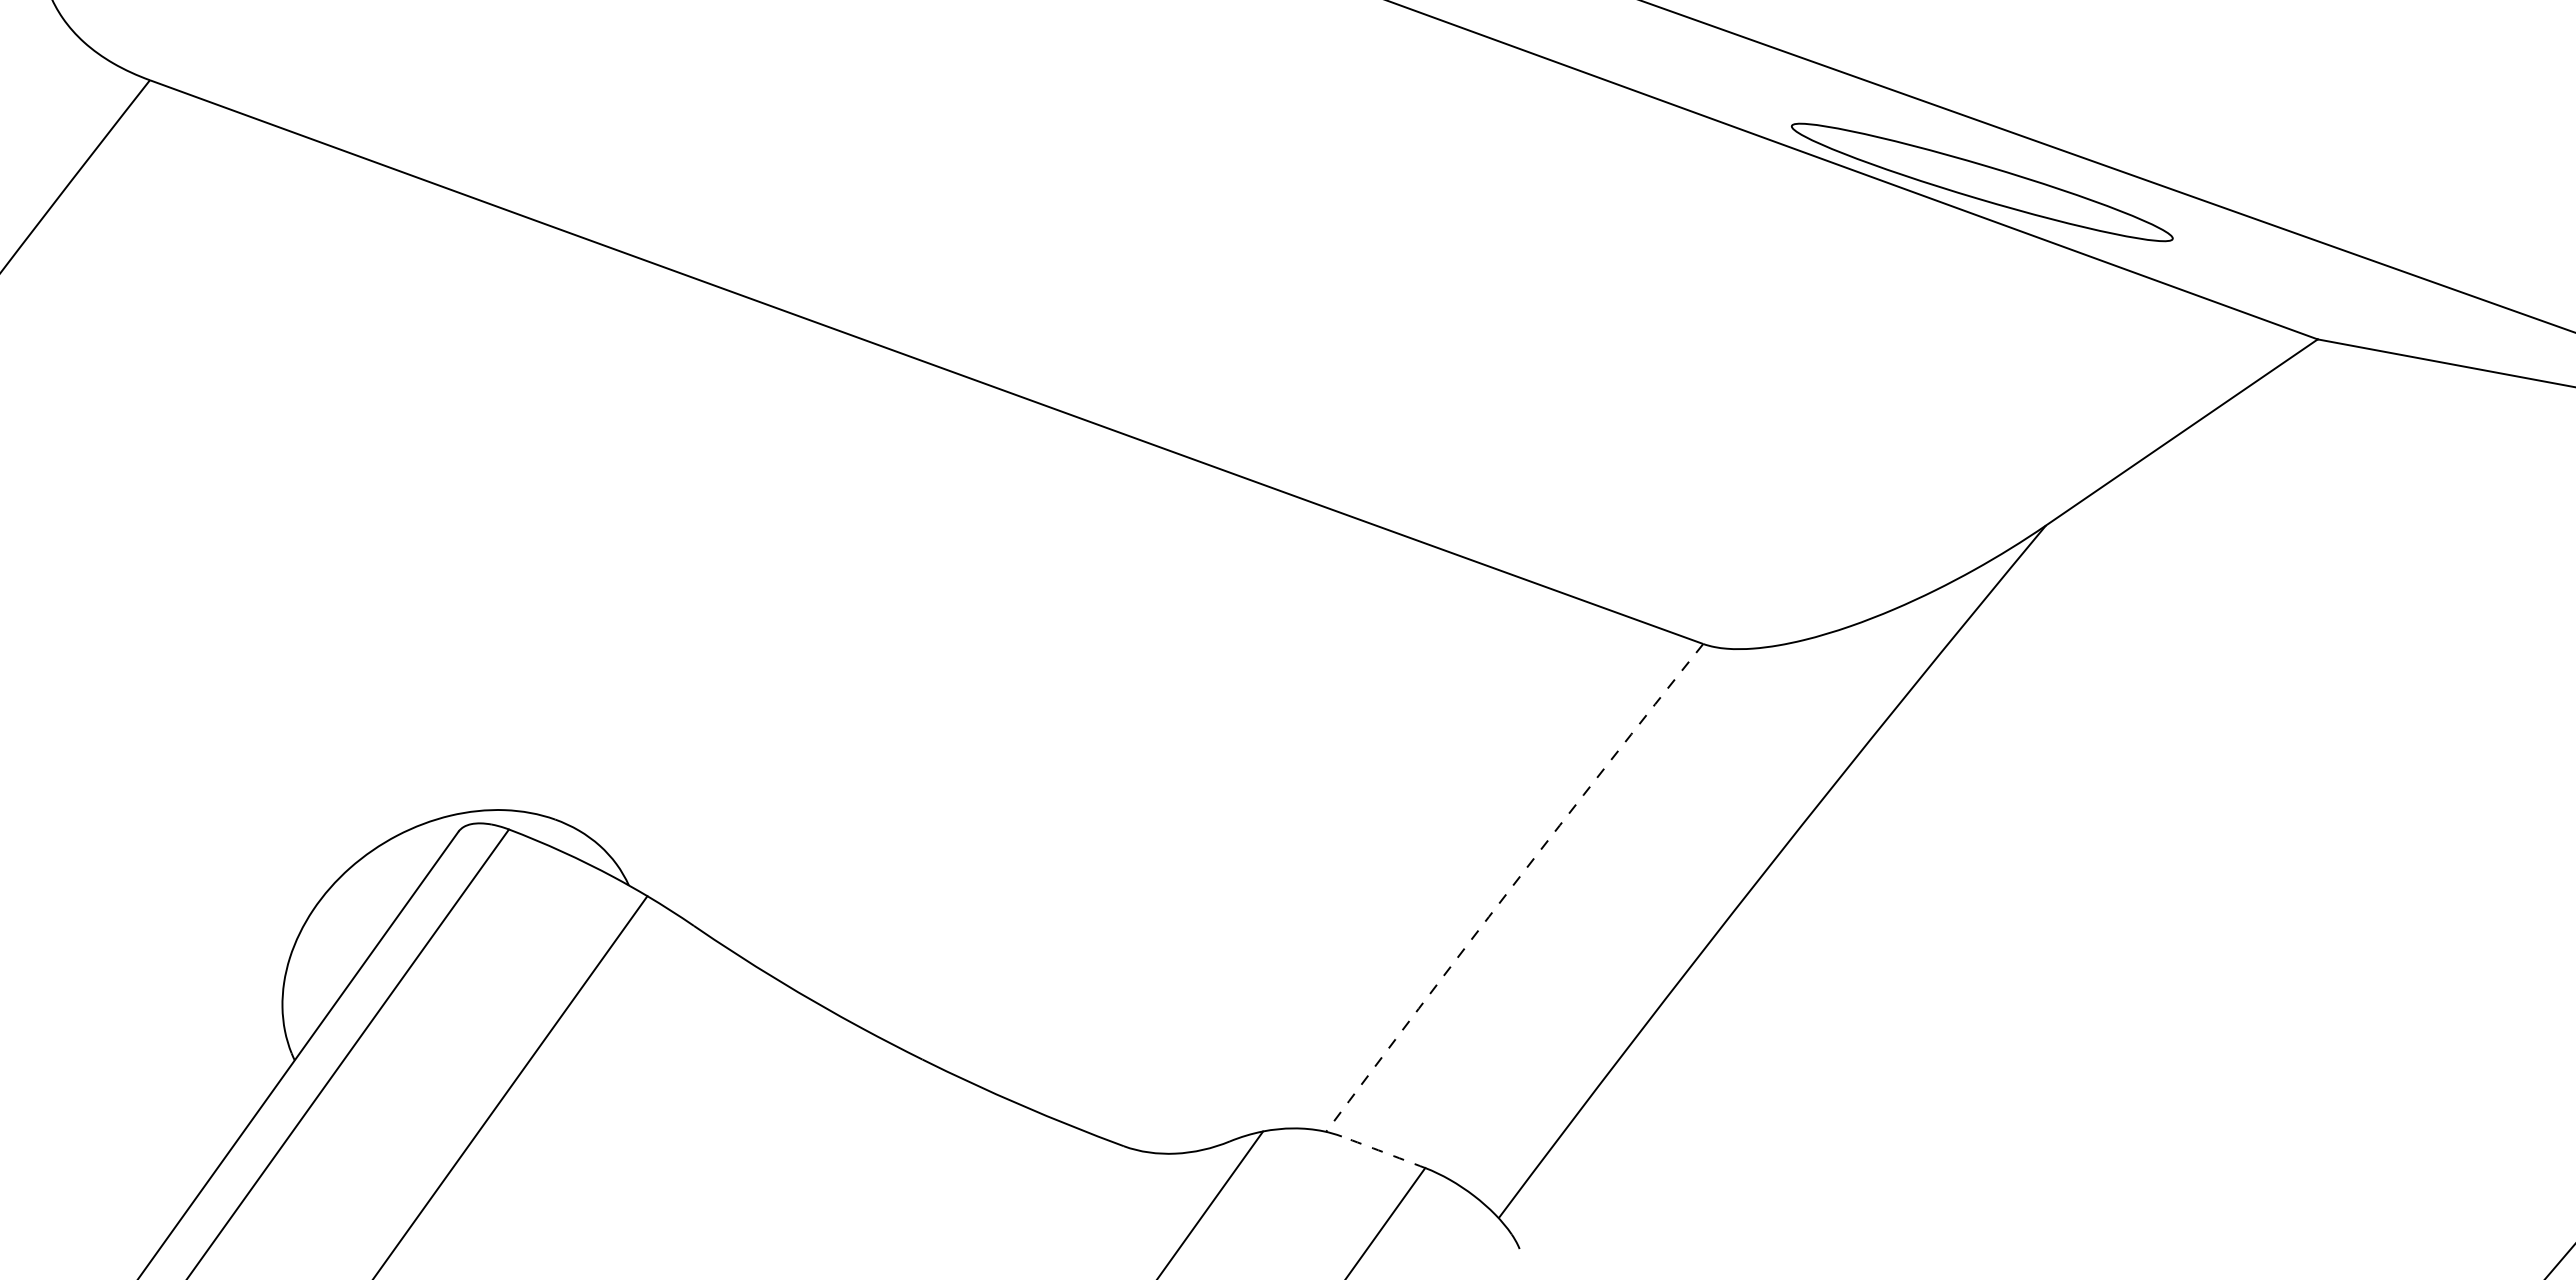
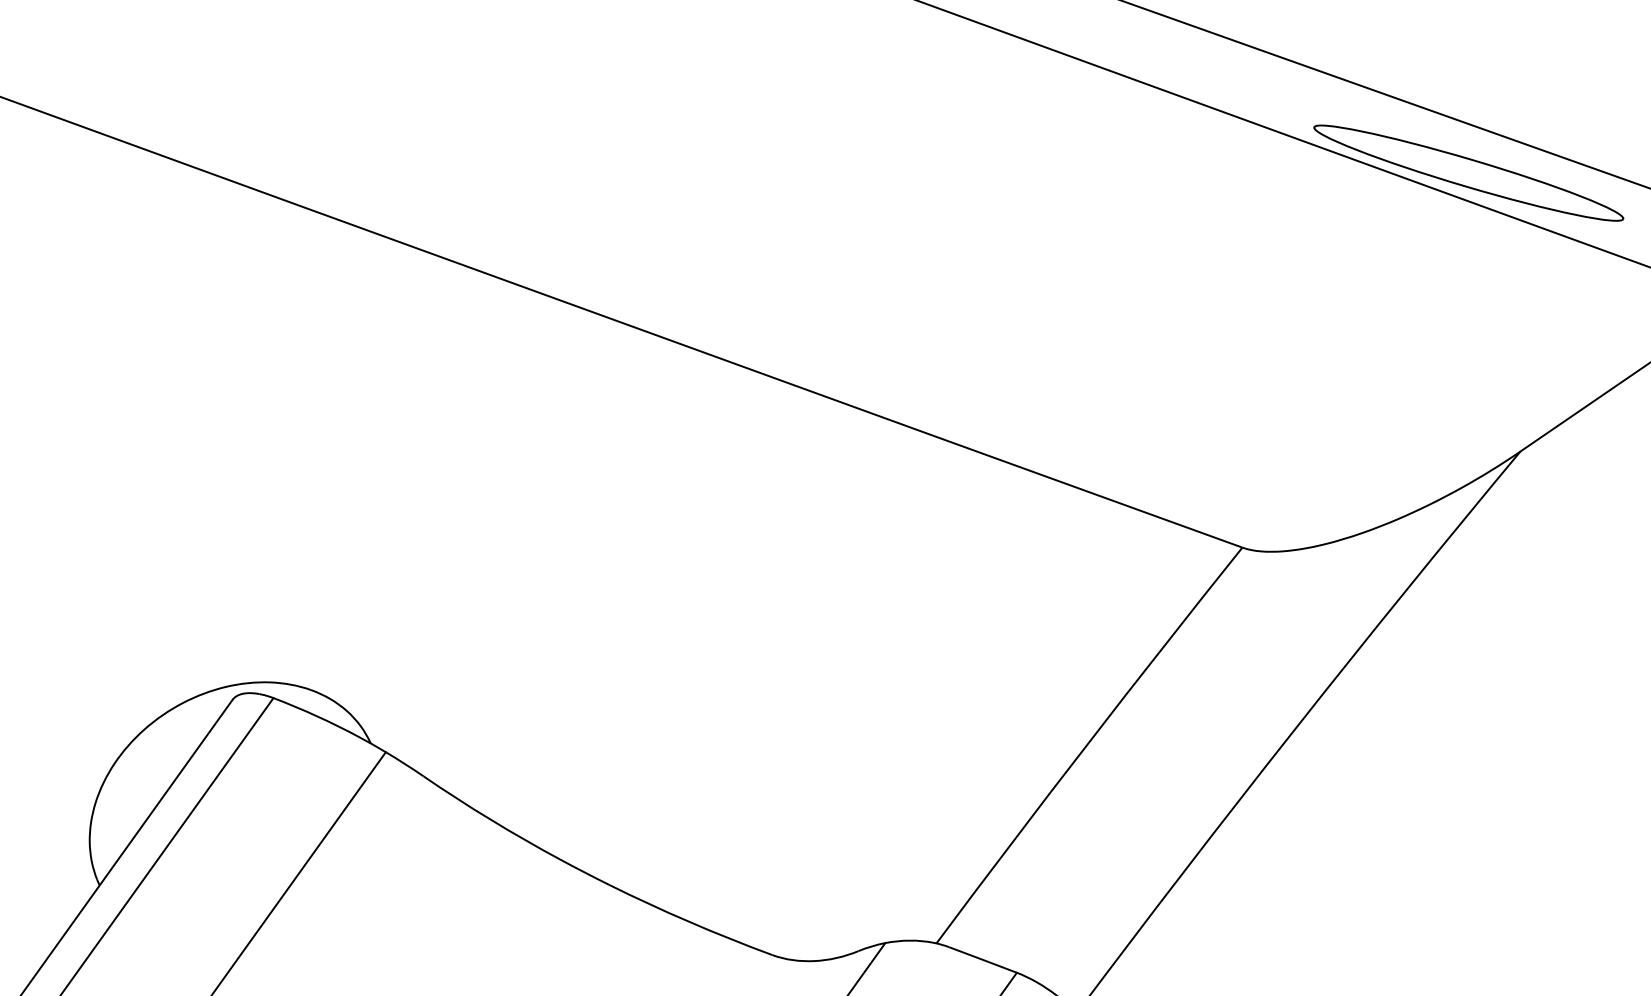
arc: (1512, 886) -> (1087, 744), dashed -> solid
arc: (1383, 1152) -> (982, 960), dashed -> solid

